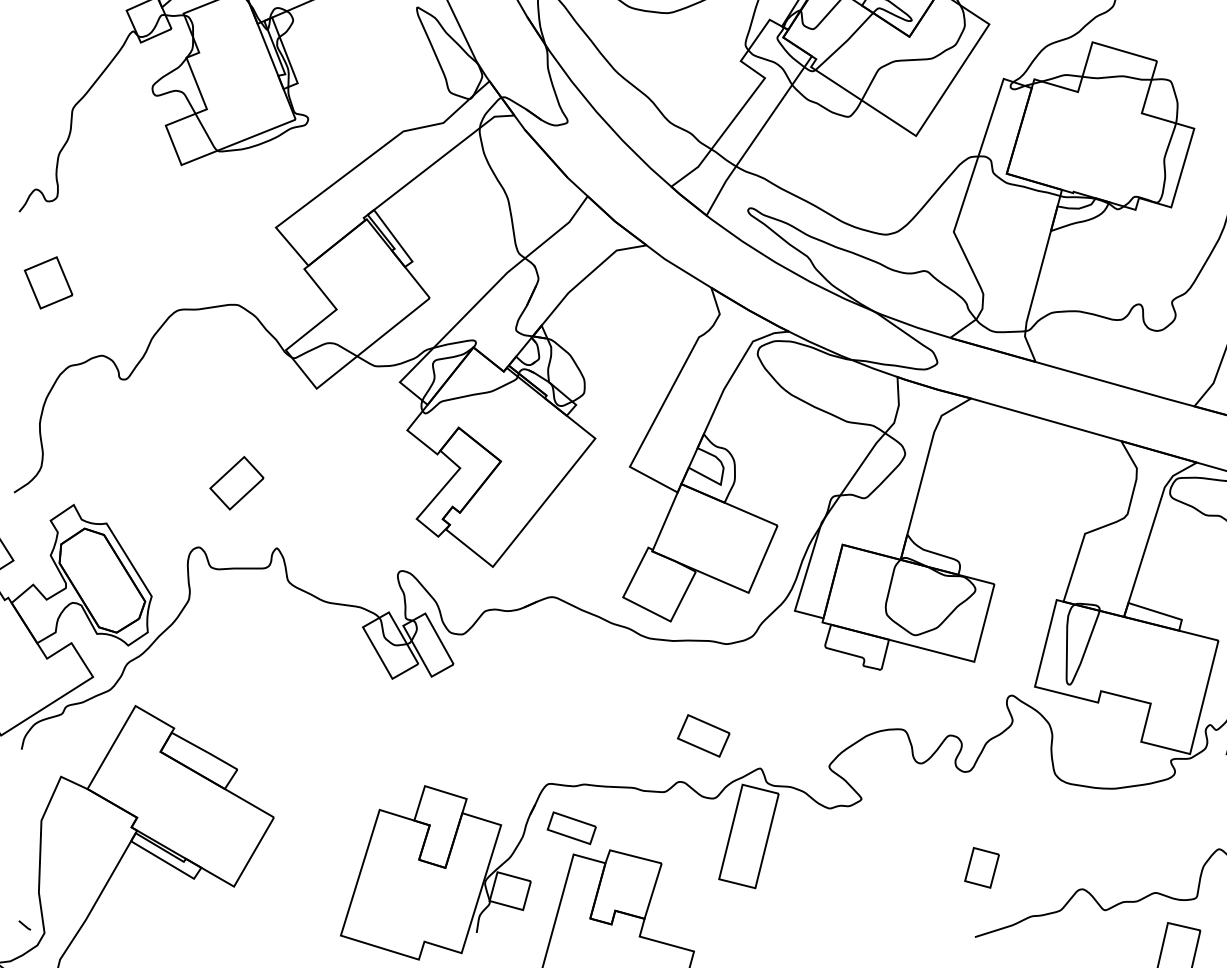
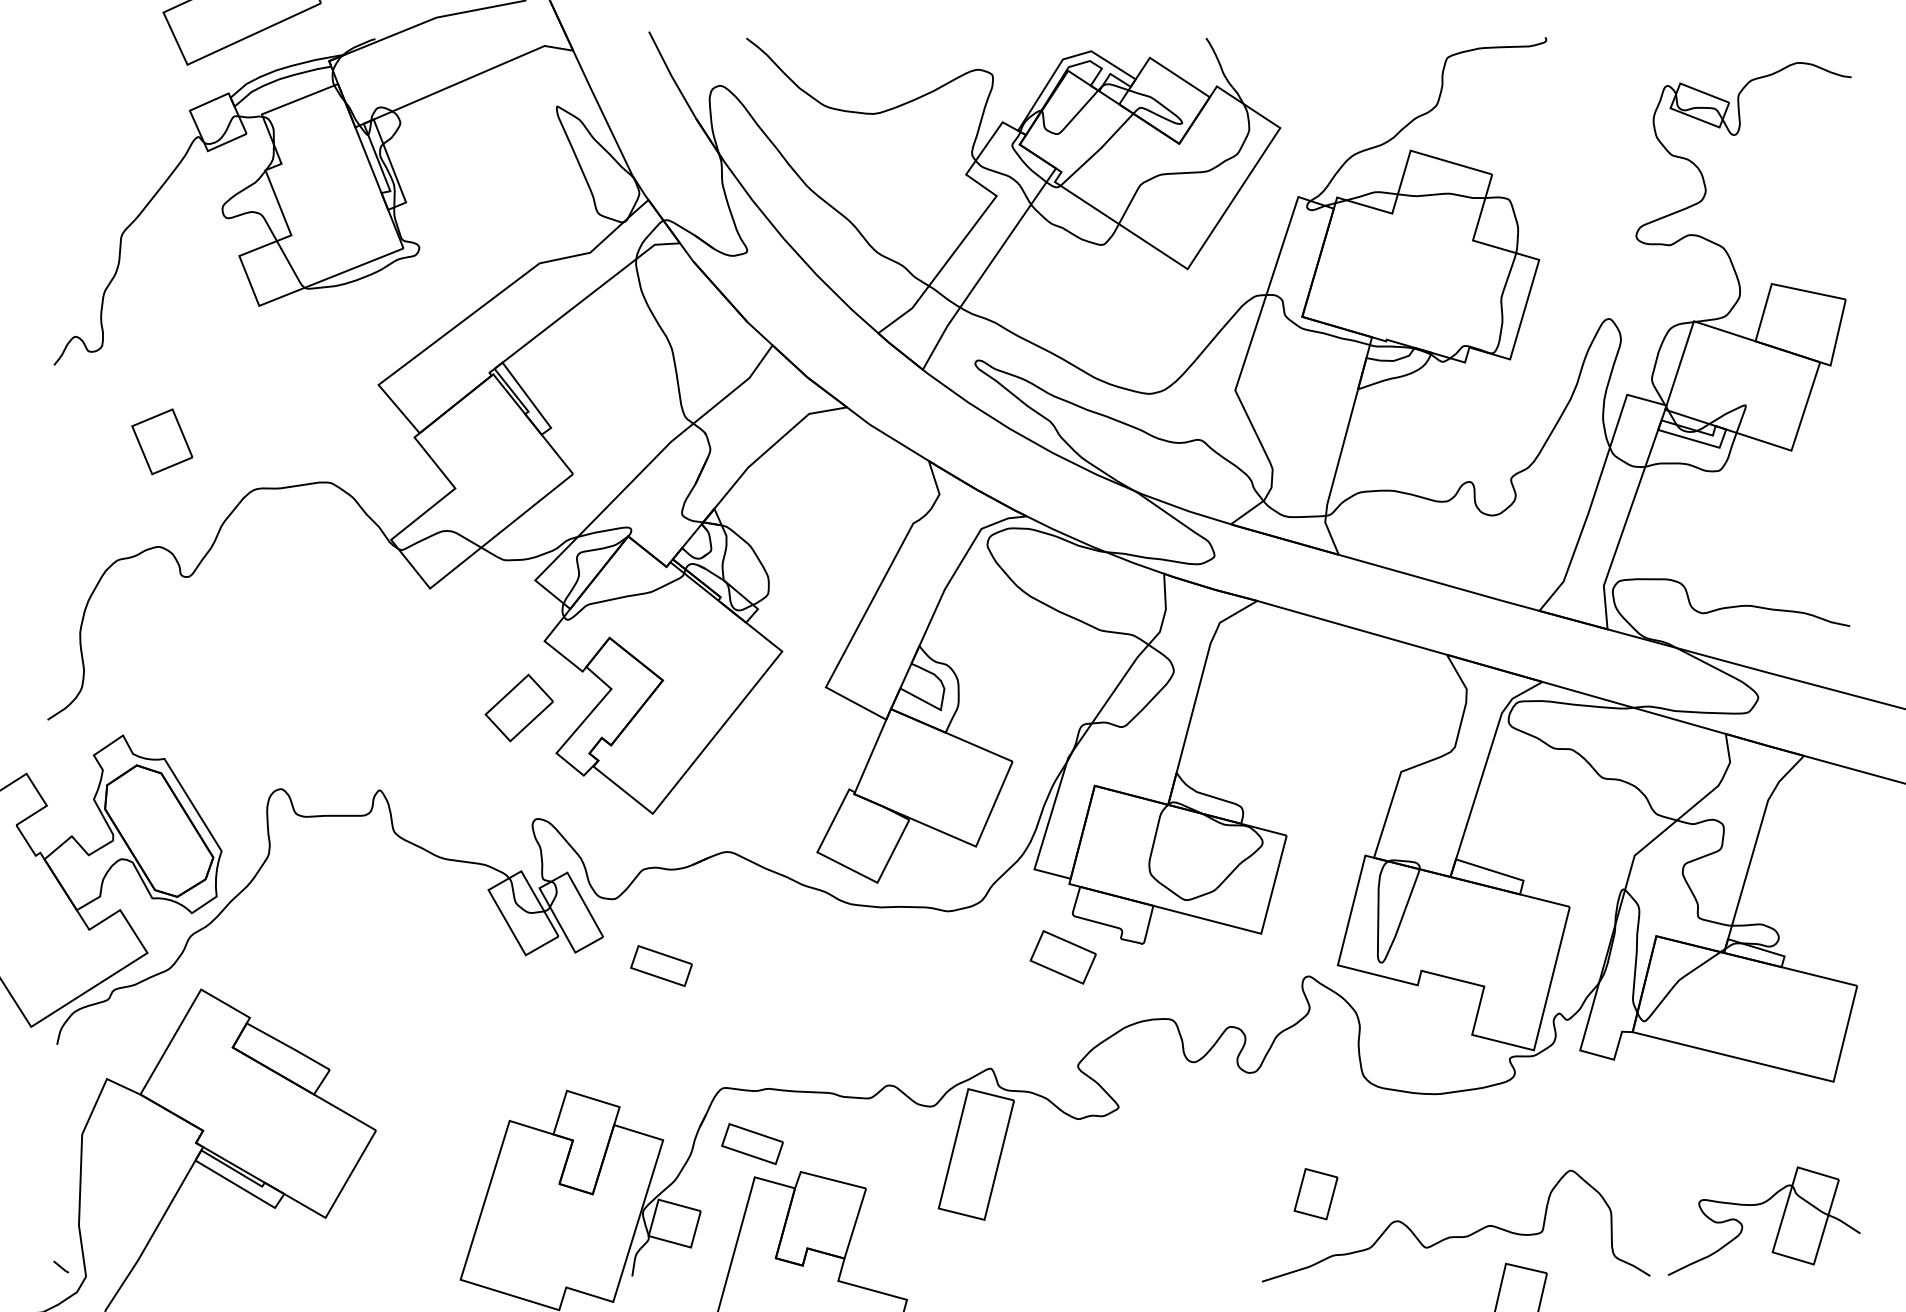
part: (48, 282) -> (162, 441), moved
part: (236, 482) -> (518, 707), moved
part: (499, 686) -> (661, 965), added
part: (703, 736) -> (1062, 957), moved
part: (981, 868) -> (1315, 1194), moved

